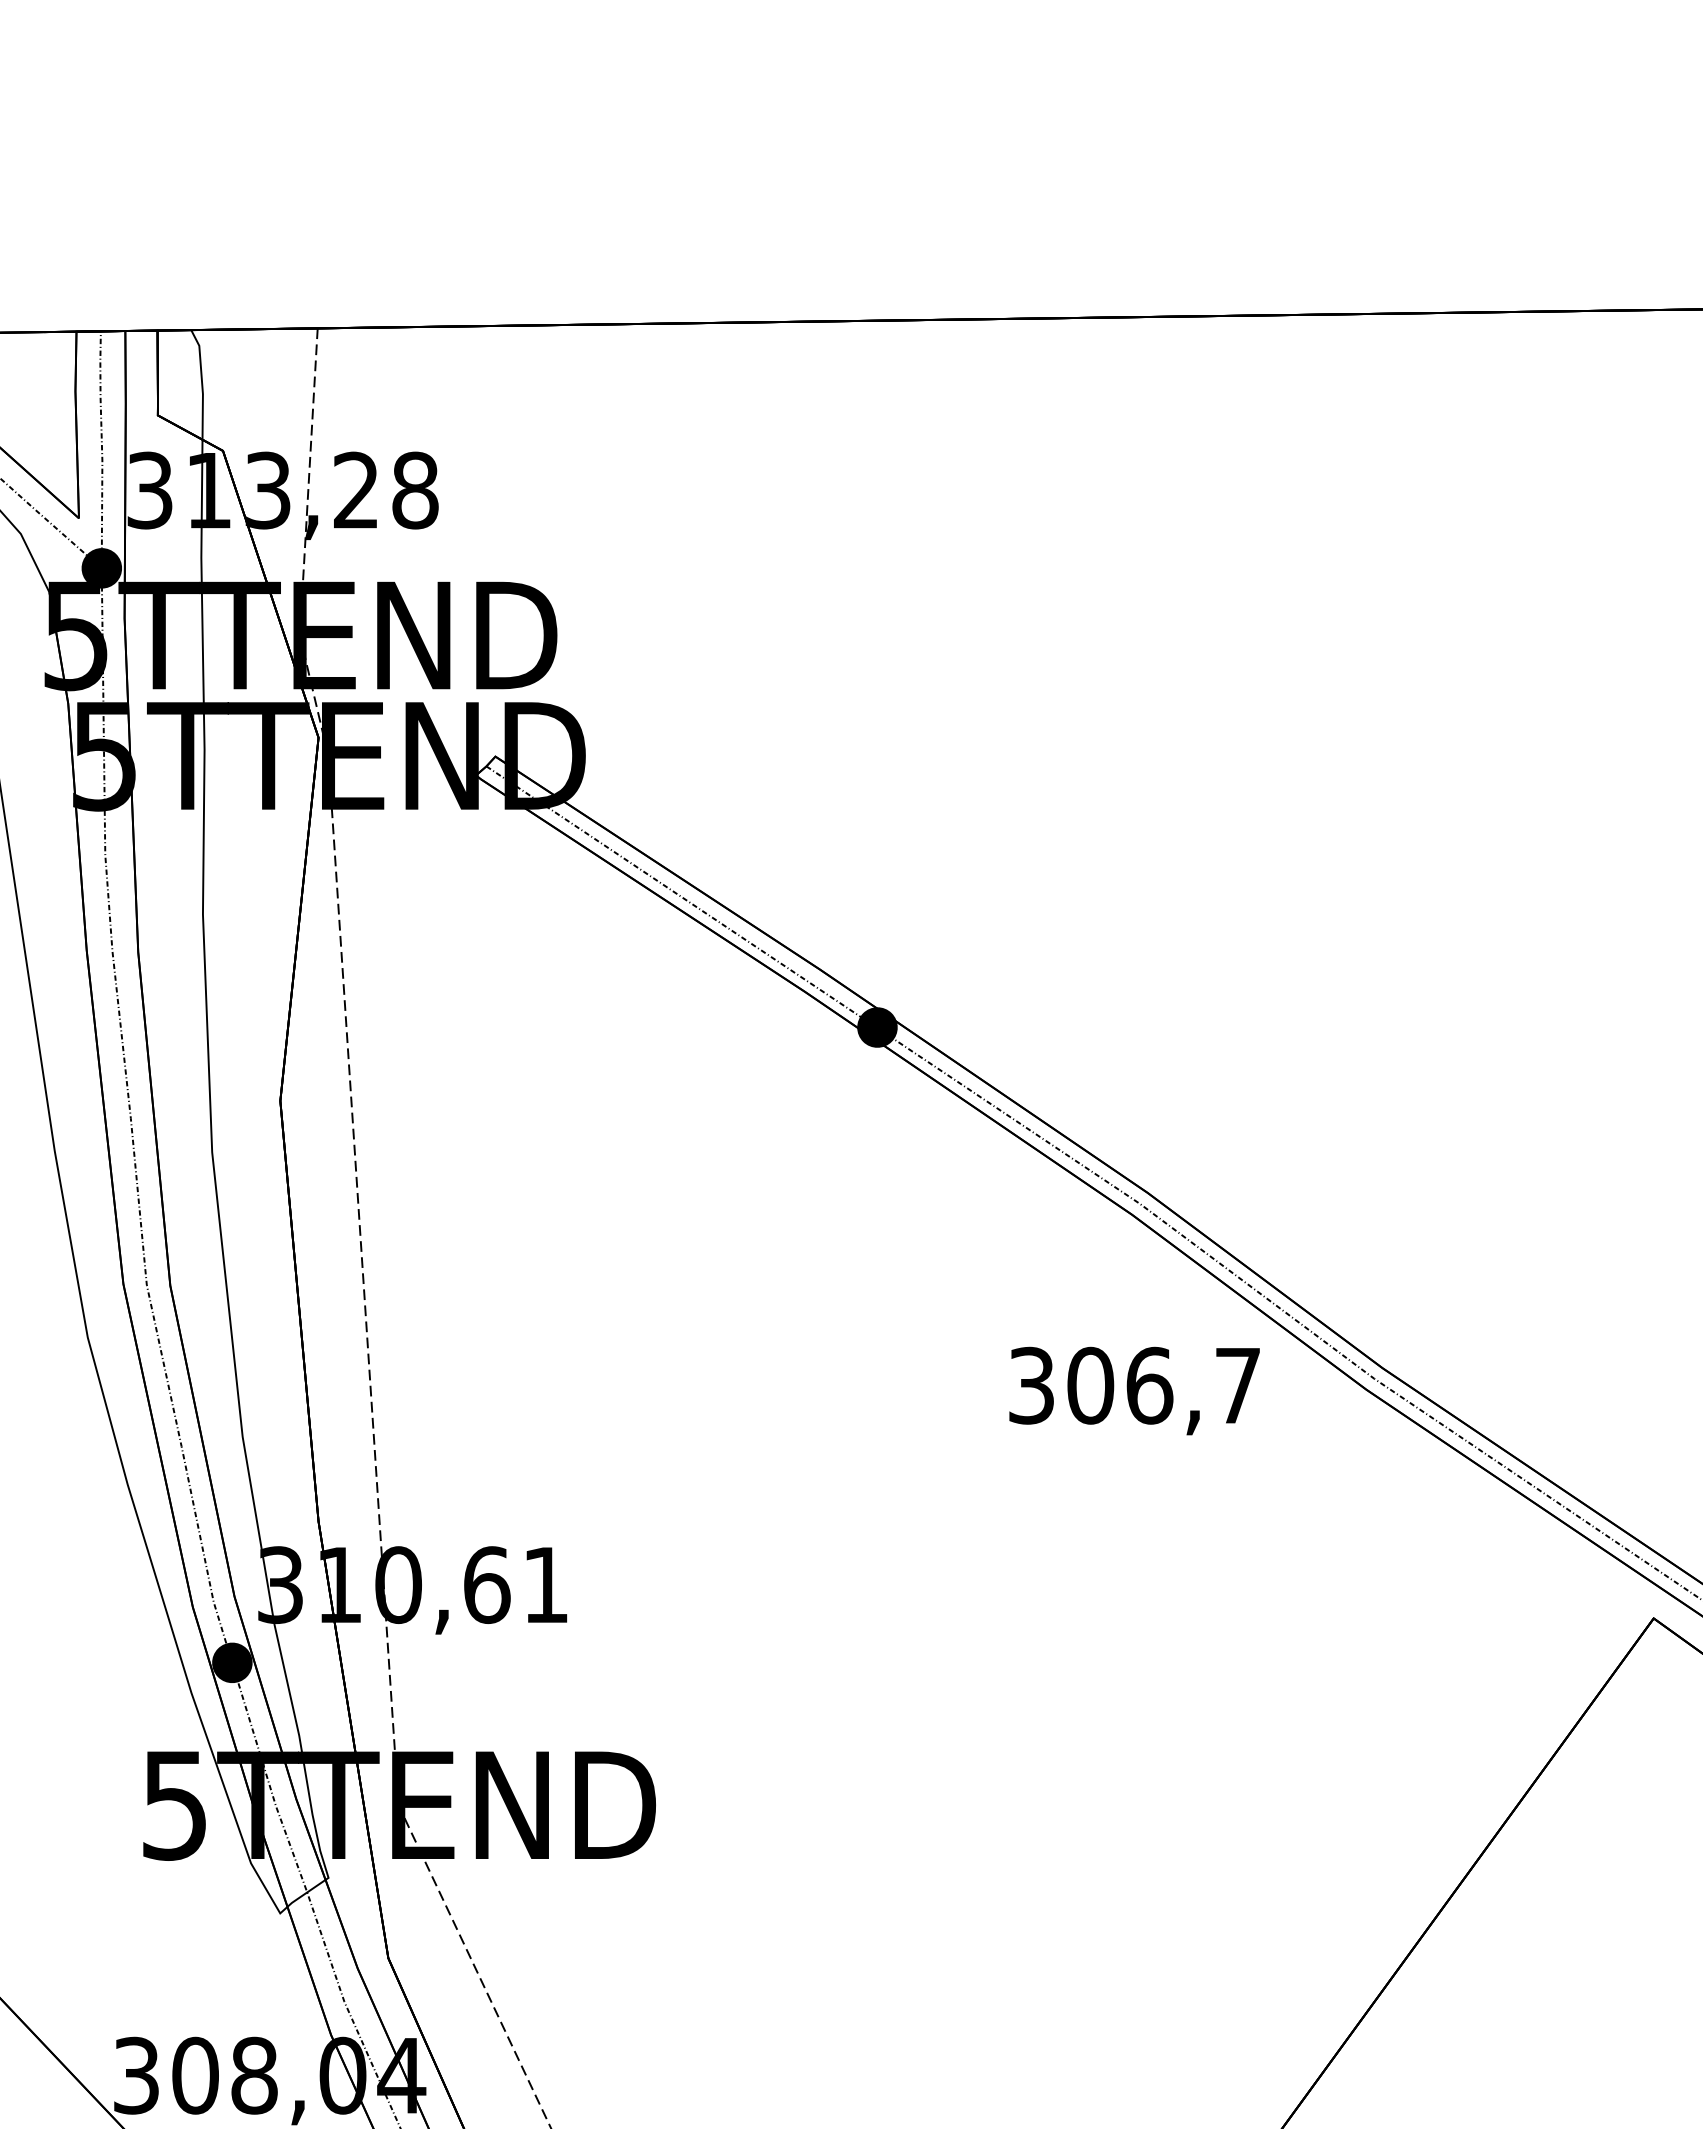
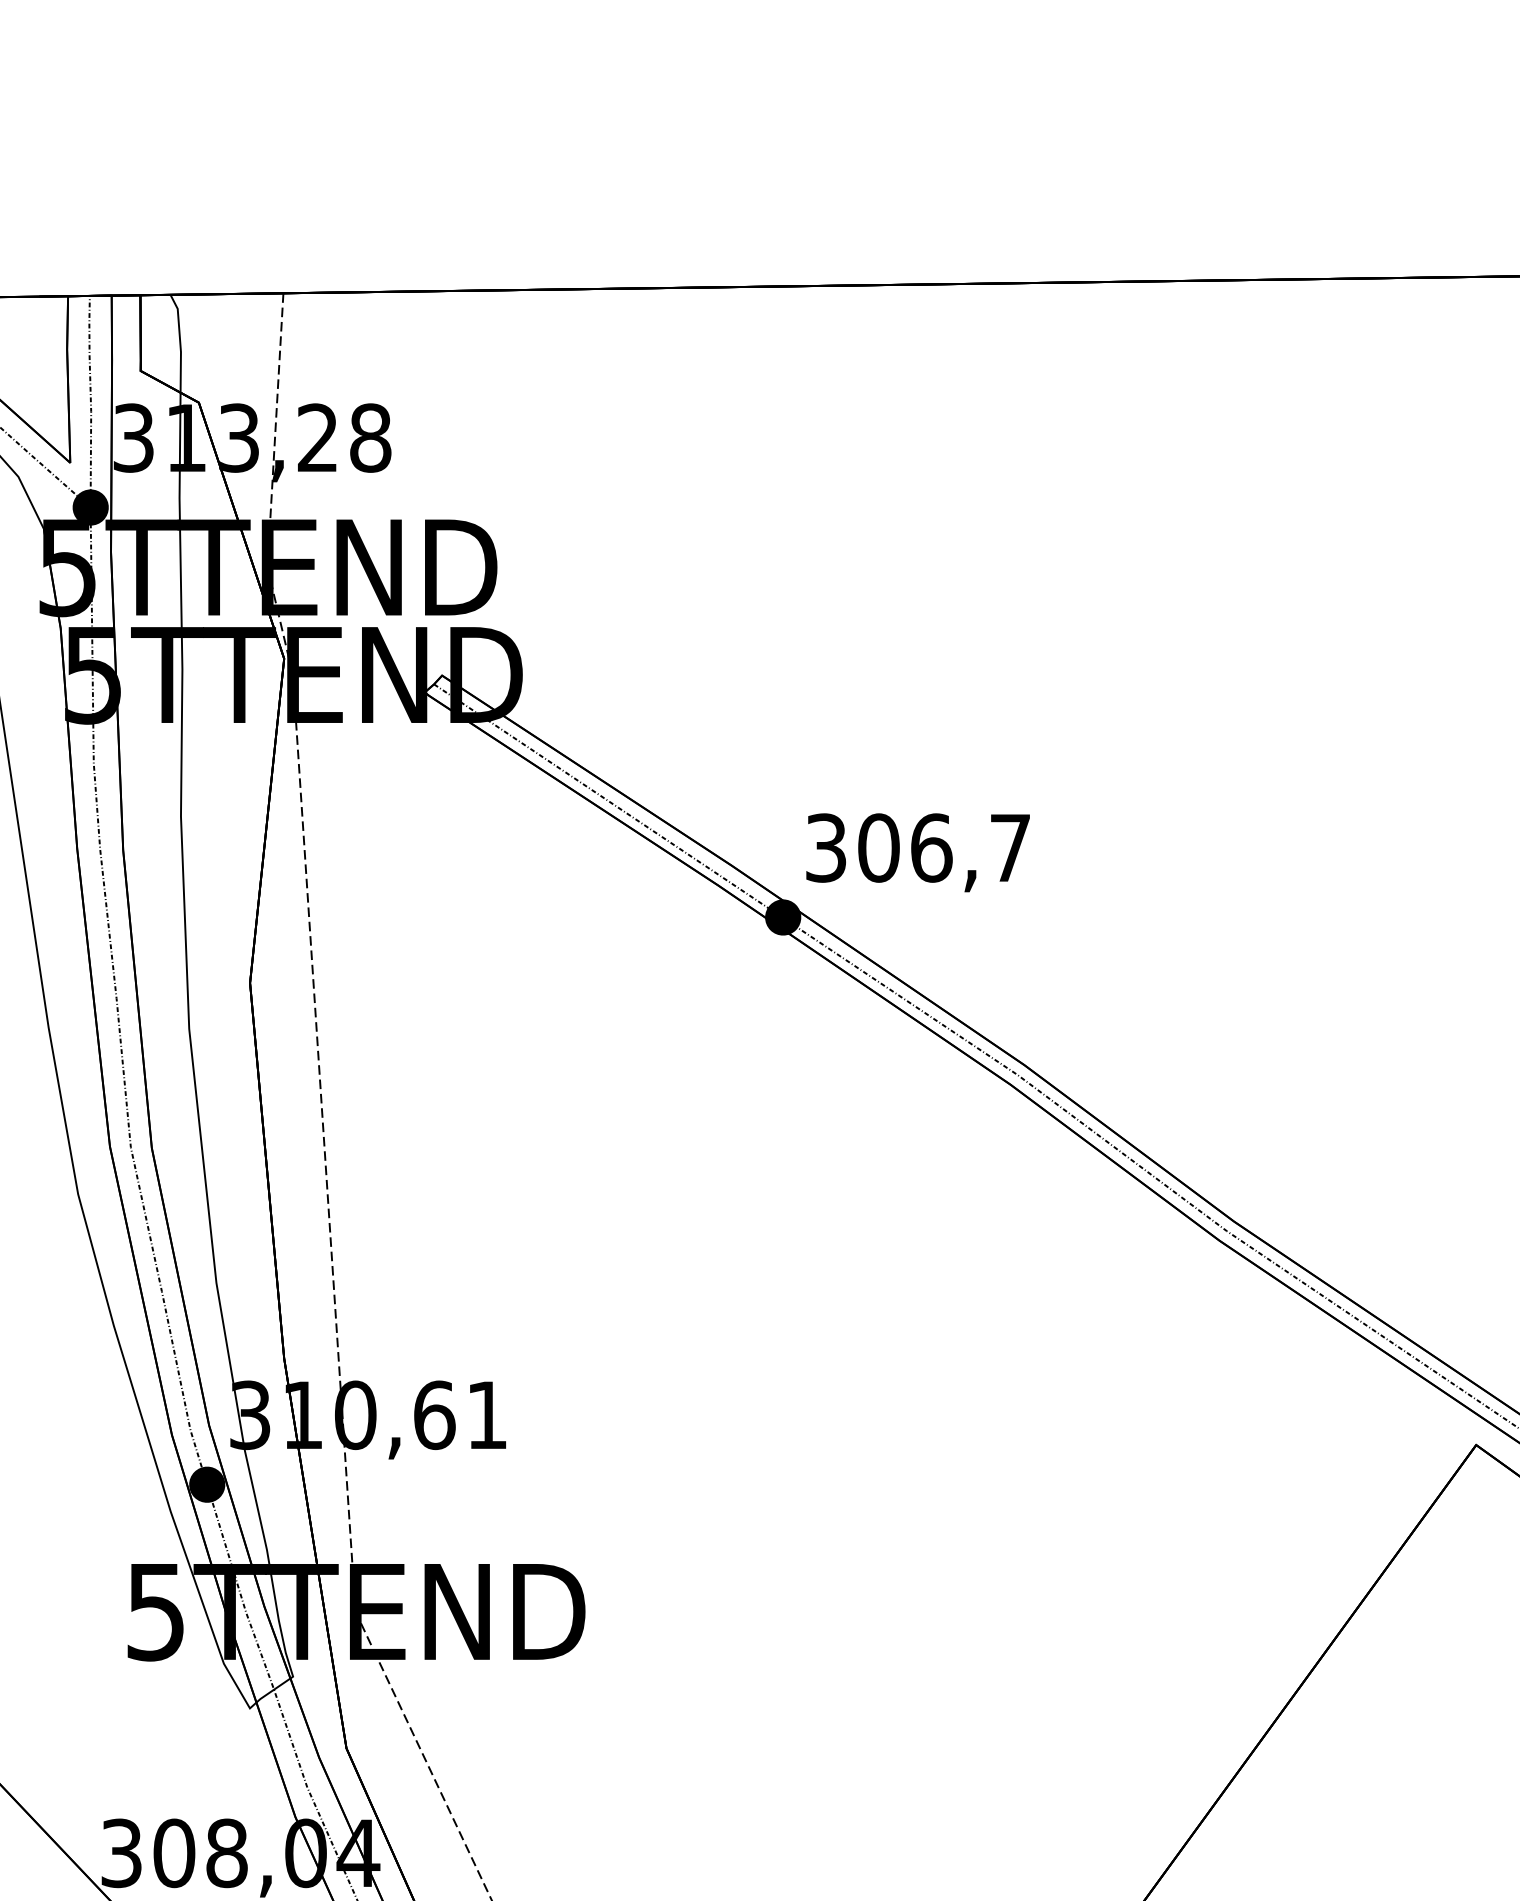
text: (1134, 1390) -> (918, 852), moved

